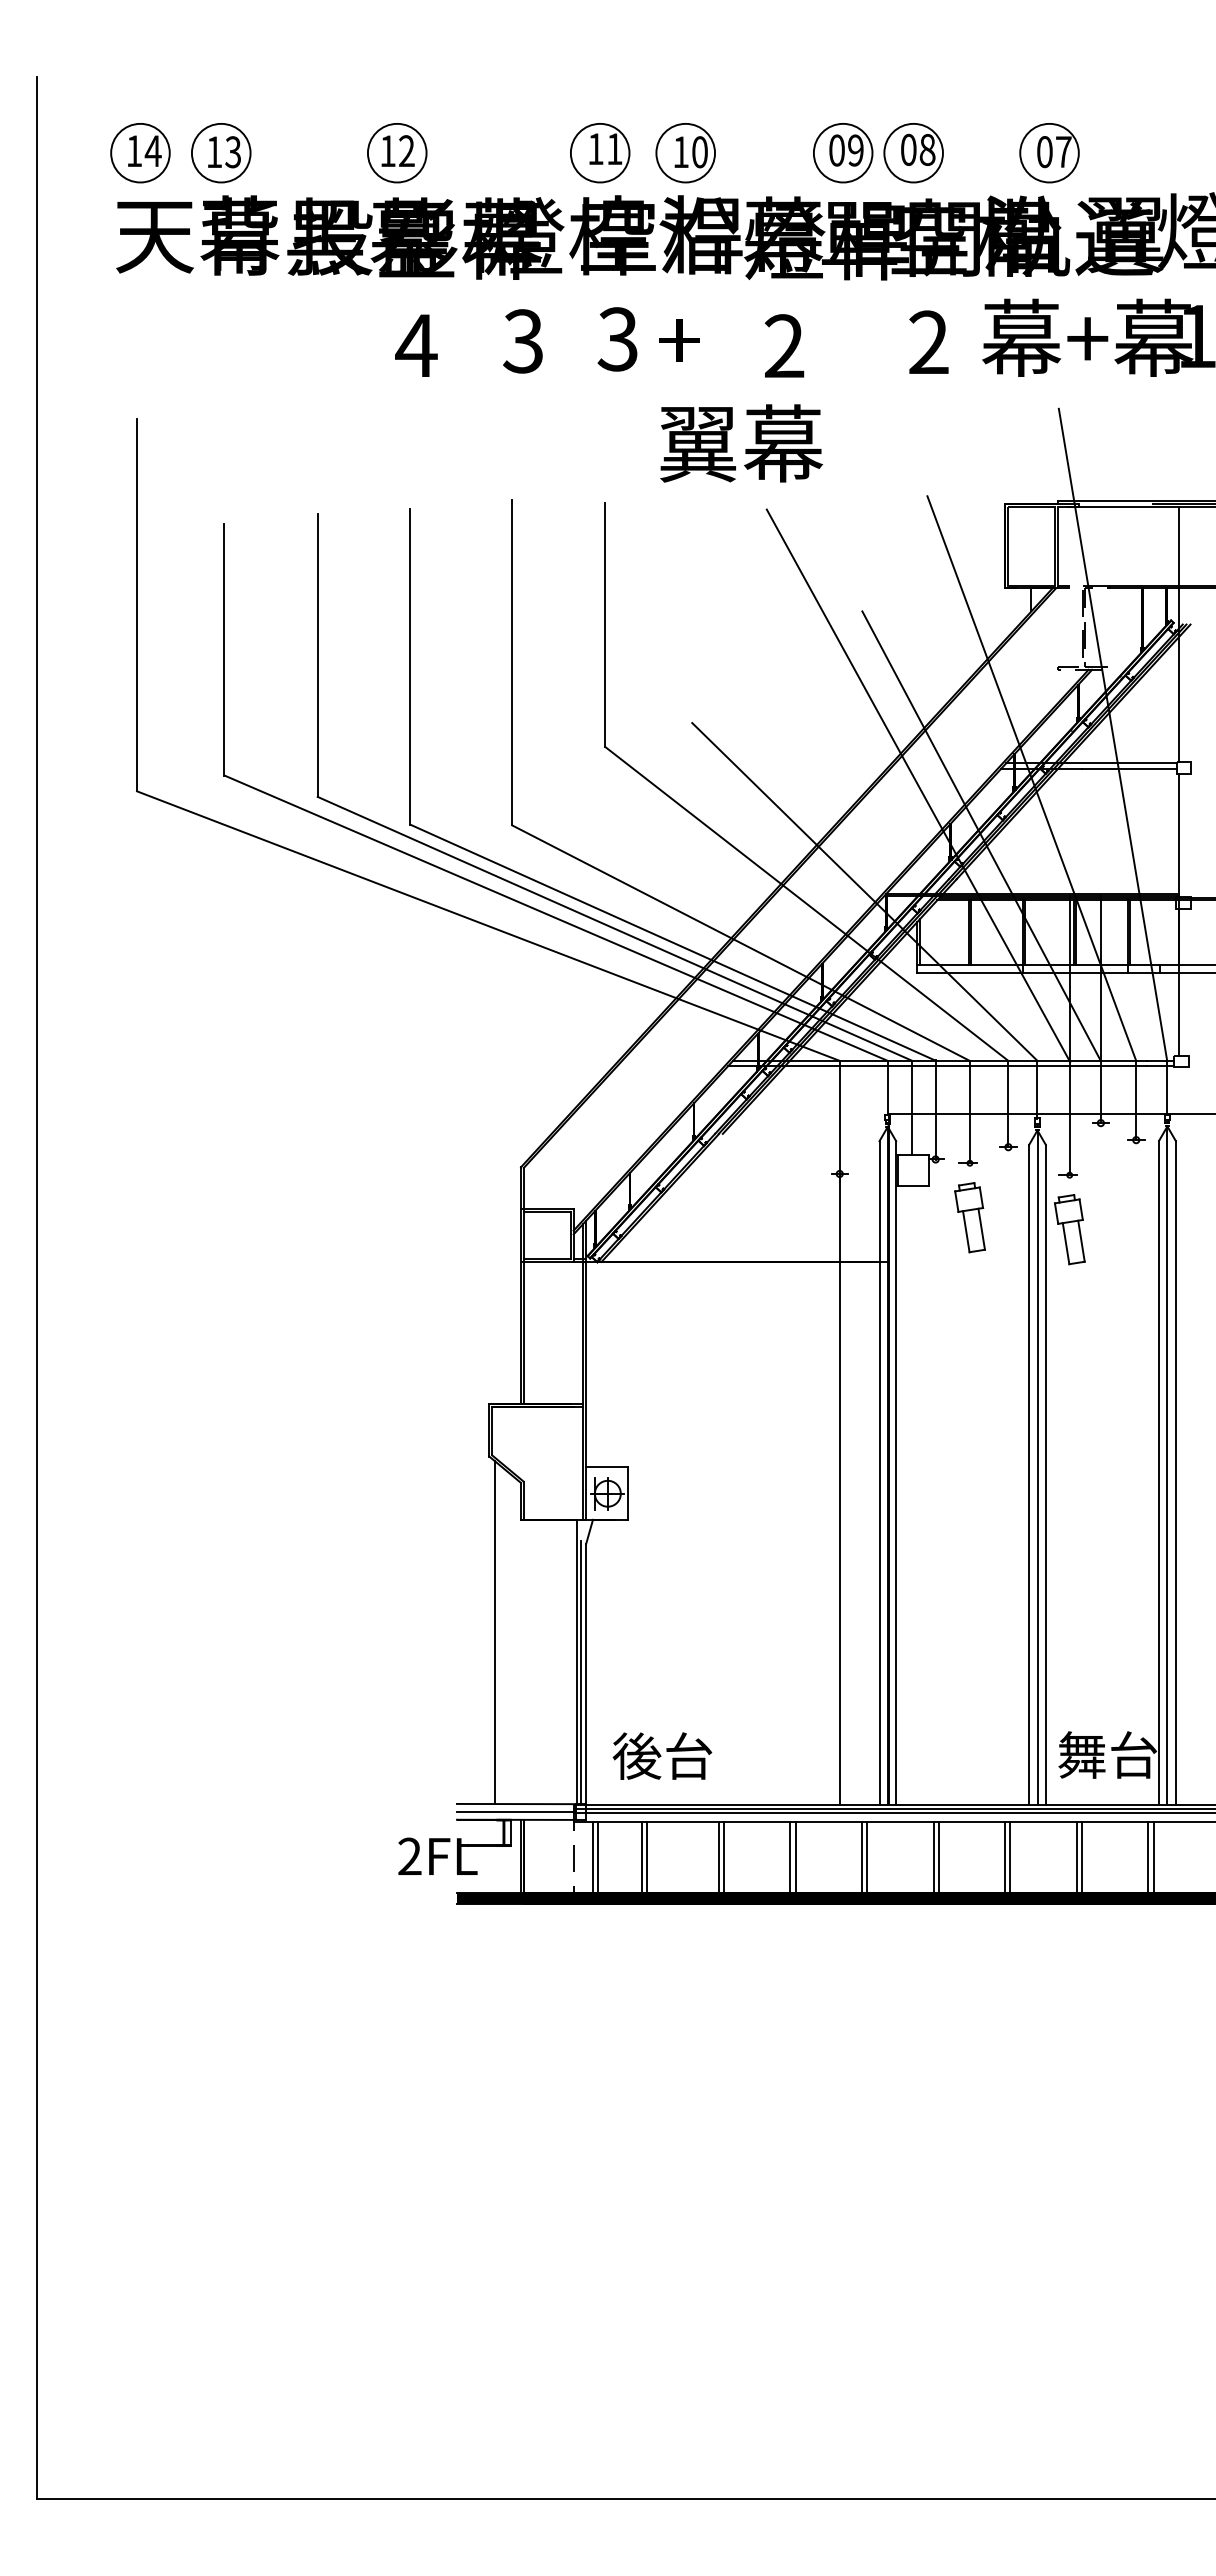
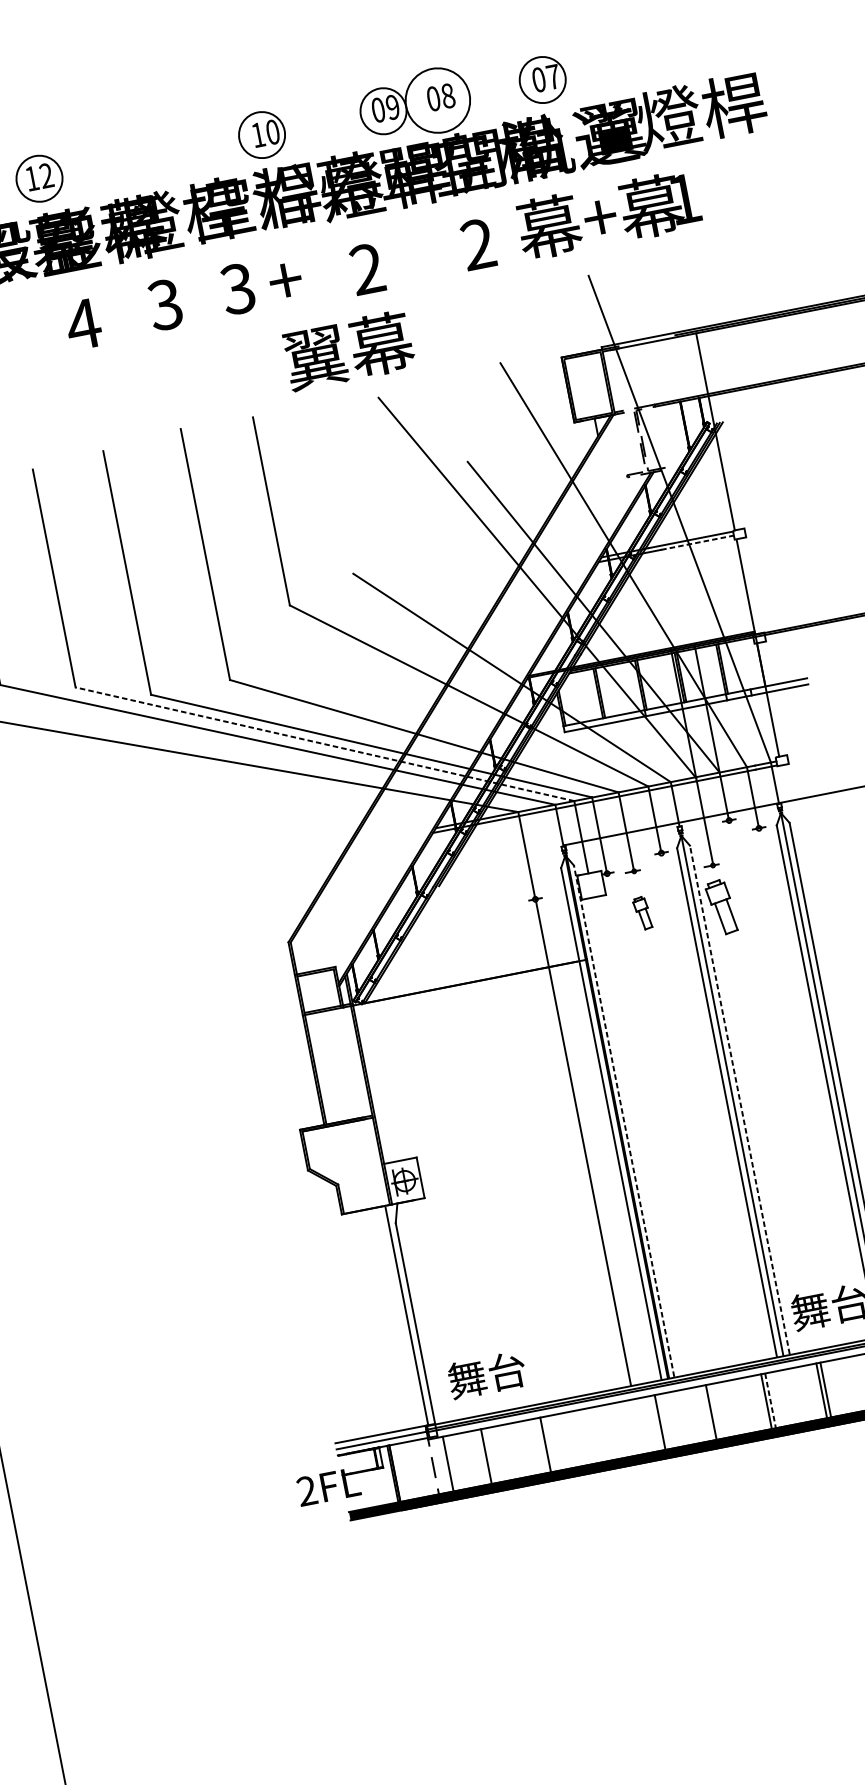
circle: (913, 152) -> (437, 100), size x1.4
part: (600, 153) -> (196, 148), removed
line: (1129, 768) -> (697, 542), solid -> dashed
line: (614, 928) -> (324, 744), solid -> dashed
part: (969, 1217) -> (642, 913), size x0.6
line: (896, 1472) -> (624, 1121), solid -> dashed
line: (1045, 1474) -> (739, 1100), solid -> dashed
line: (494, 1632) -> (338, 1305), removed
line: (581, 1672) -> (411, 1323), removed
text: (636, 1755) -> (466, 1378), 後台 -> 舞台
line: (597, 1857) -> (451, 1463), removed
line: (647, 1857) -> (490, 1455), removed
line: (724, 1857) -> (549, 1444), removed
line: (790, 1857) -> (600, 1434), removed
line: (795, 1857) -> (604, 1433), removed
line: (862, 1857) -> (656, 1423), removed
line: (938, 1857) -> (715, 1411), removed
line: (1010, 1857) -> (770, 1400), solid -> dashed

